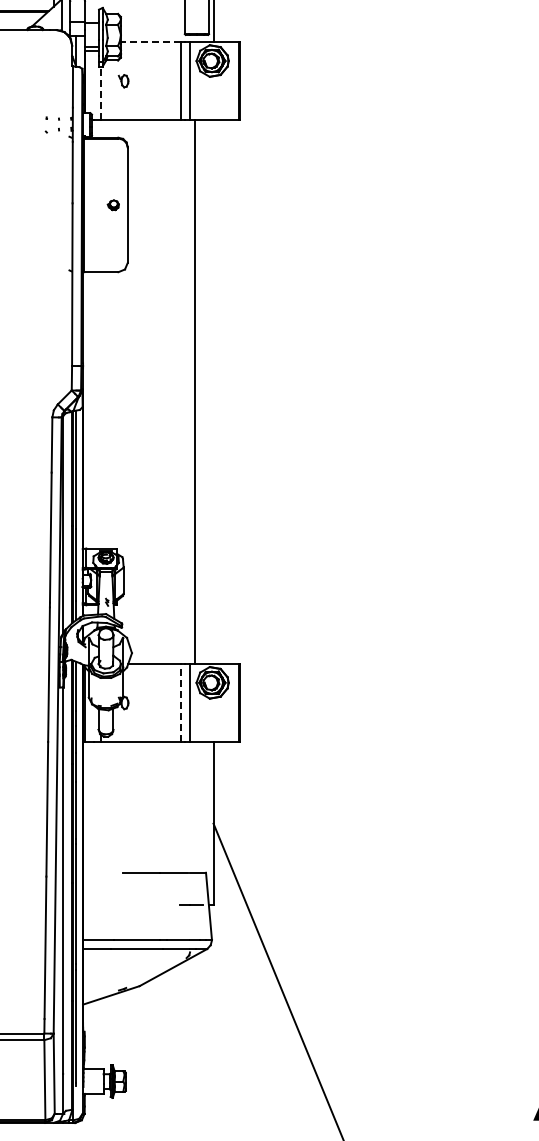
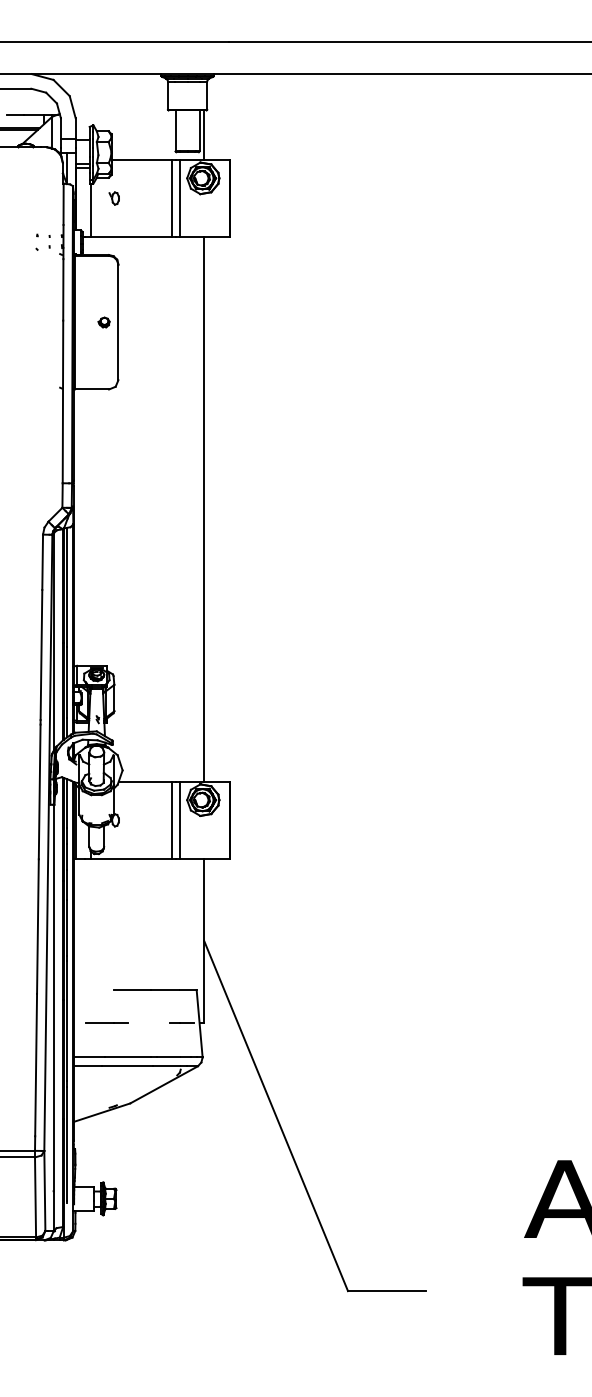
line: (150, 42) -> (141, 159), dashed -> solid
line: (100, 93) -> (91, 210), dashed -> solid
line: (194, 392) -> (204, 509), moved
line: (181, 703) -> (172, 820), dashed -> solid
line: (115, 905) -> (106, 1022), added

